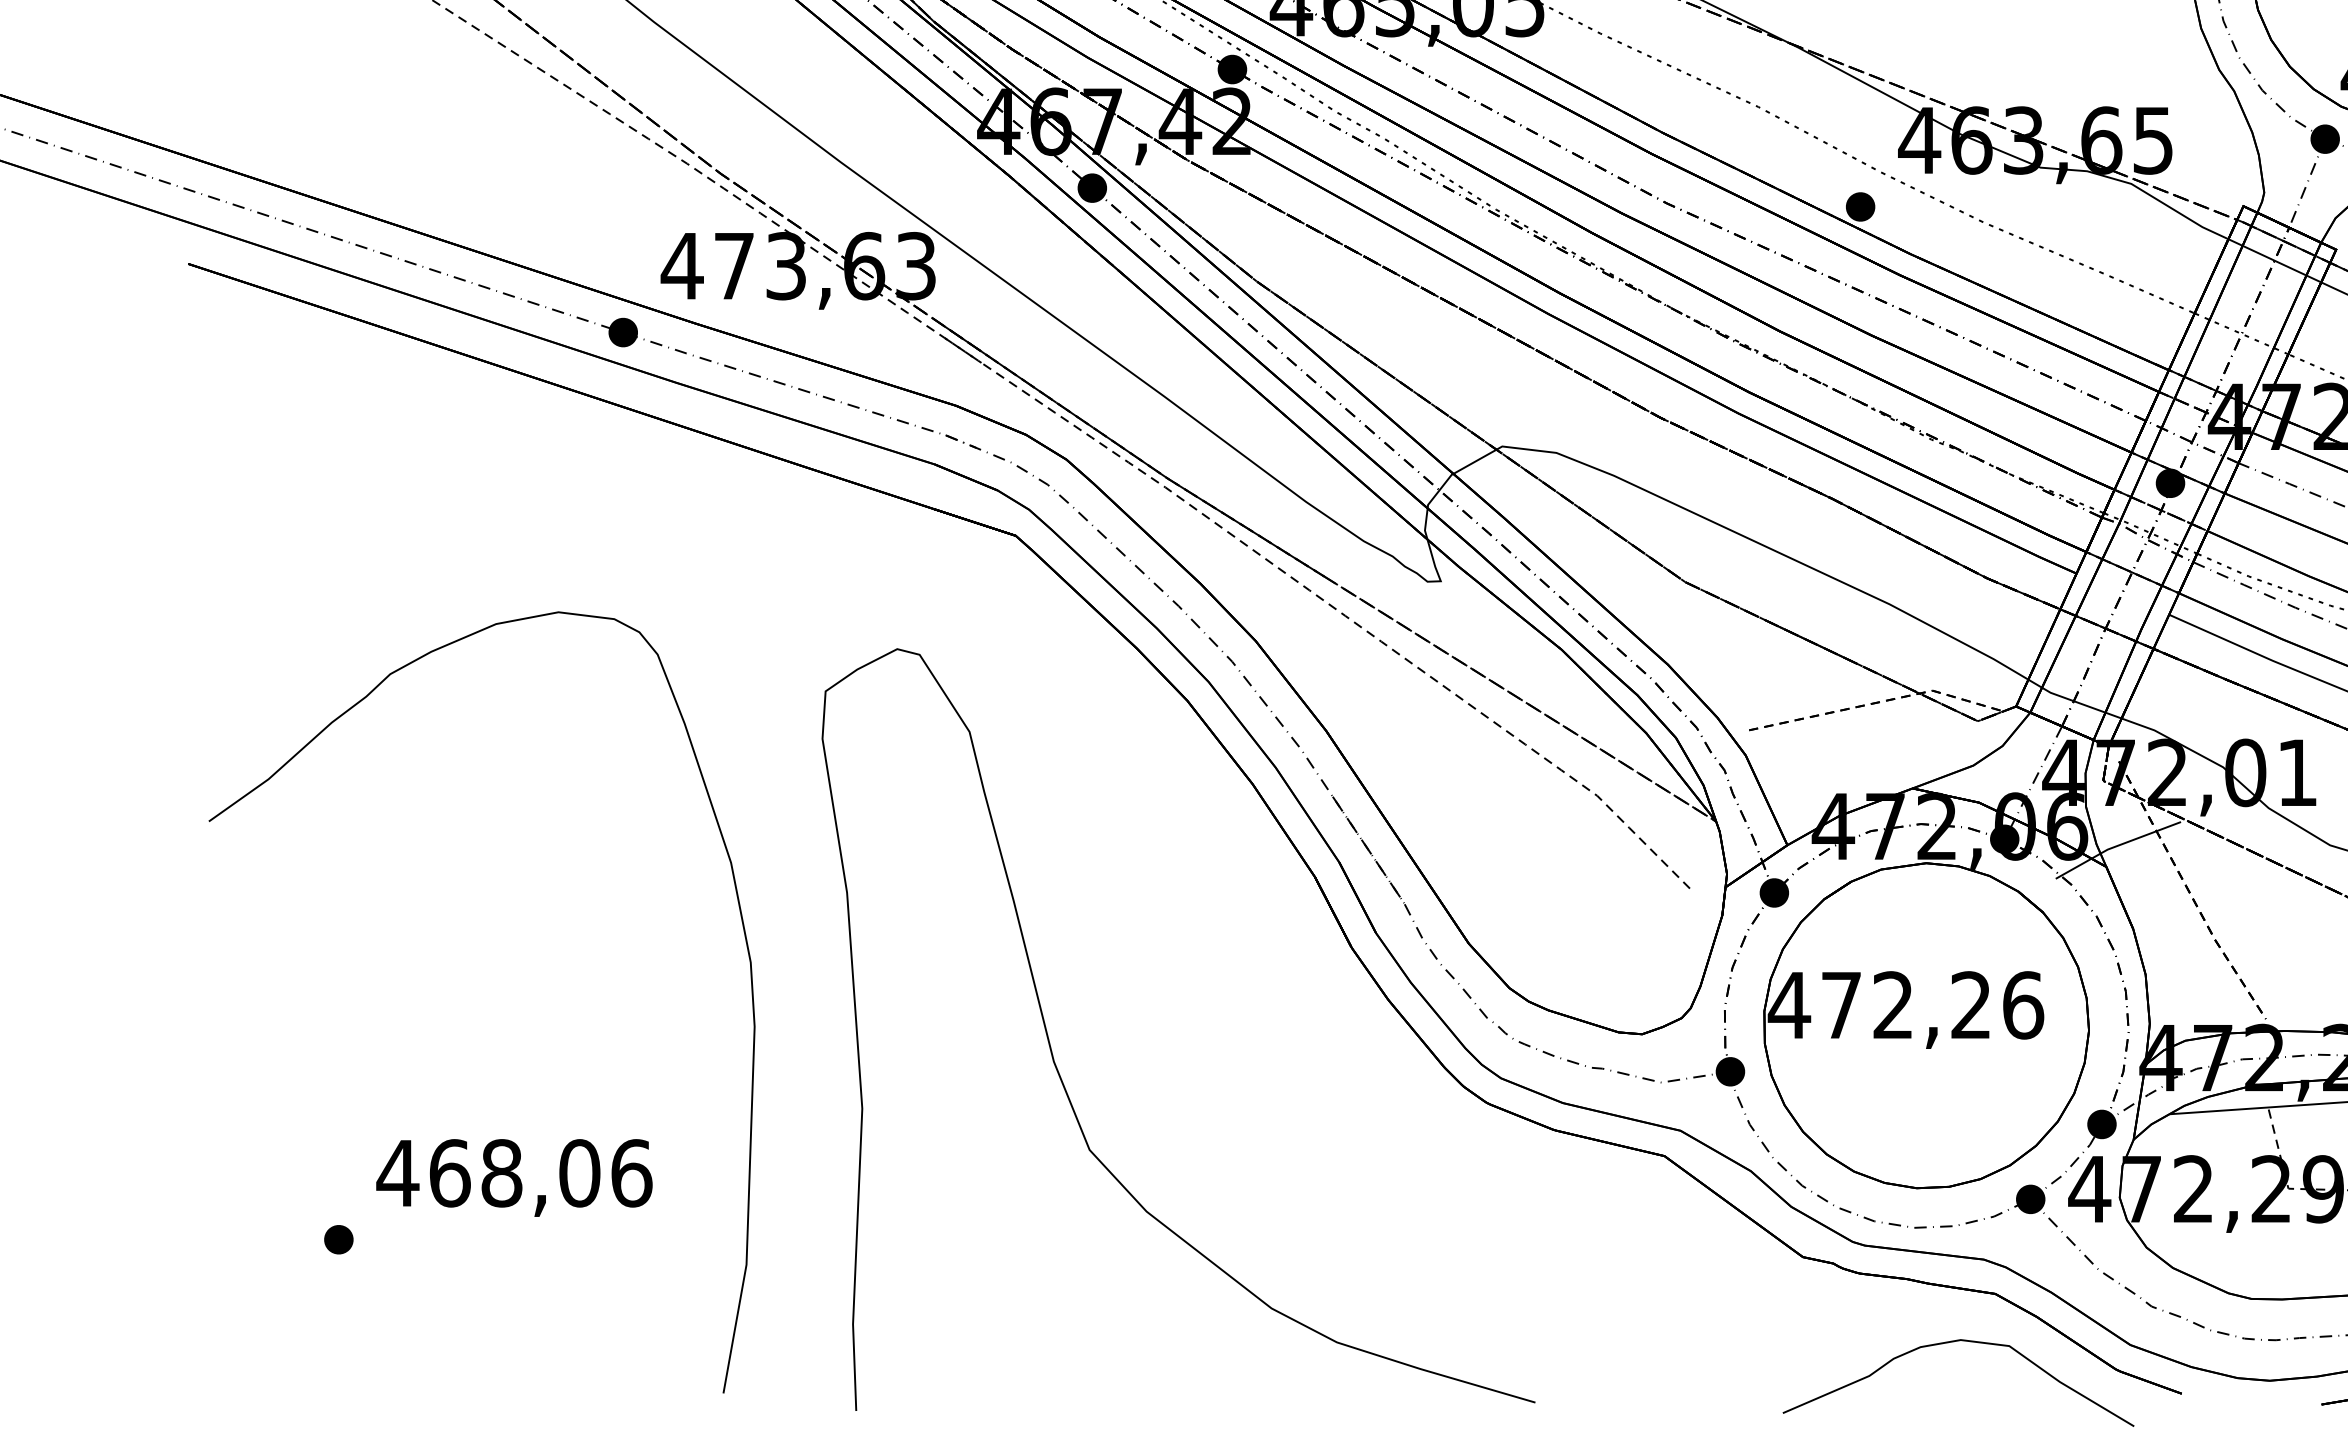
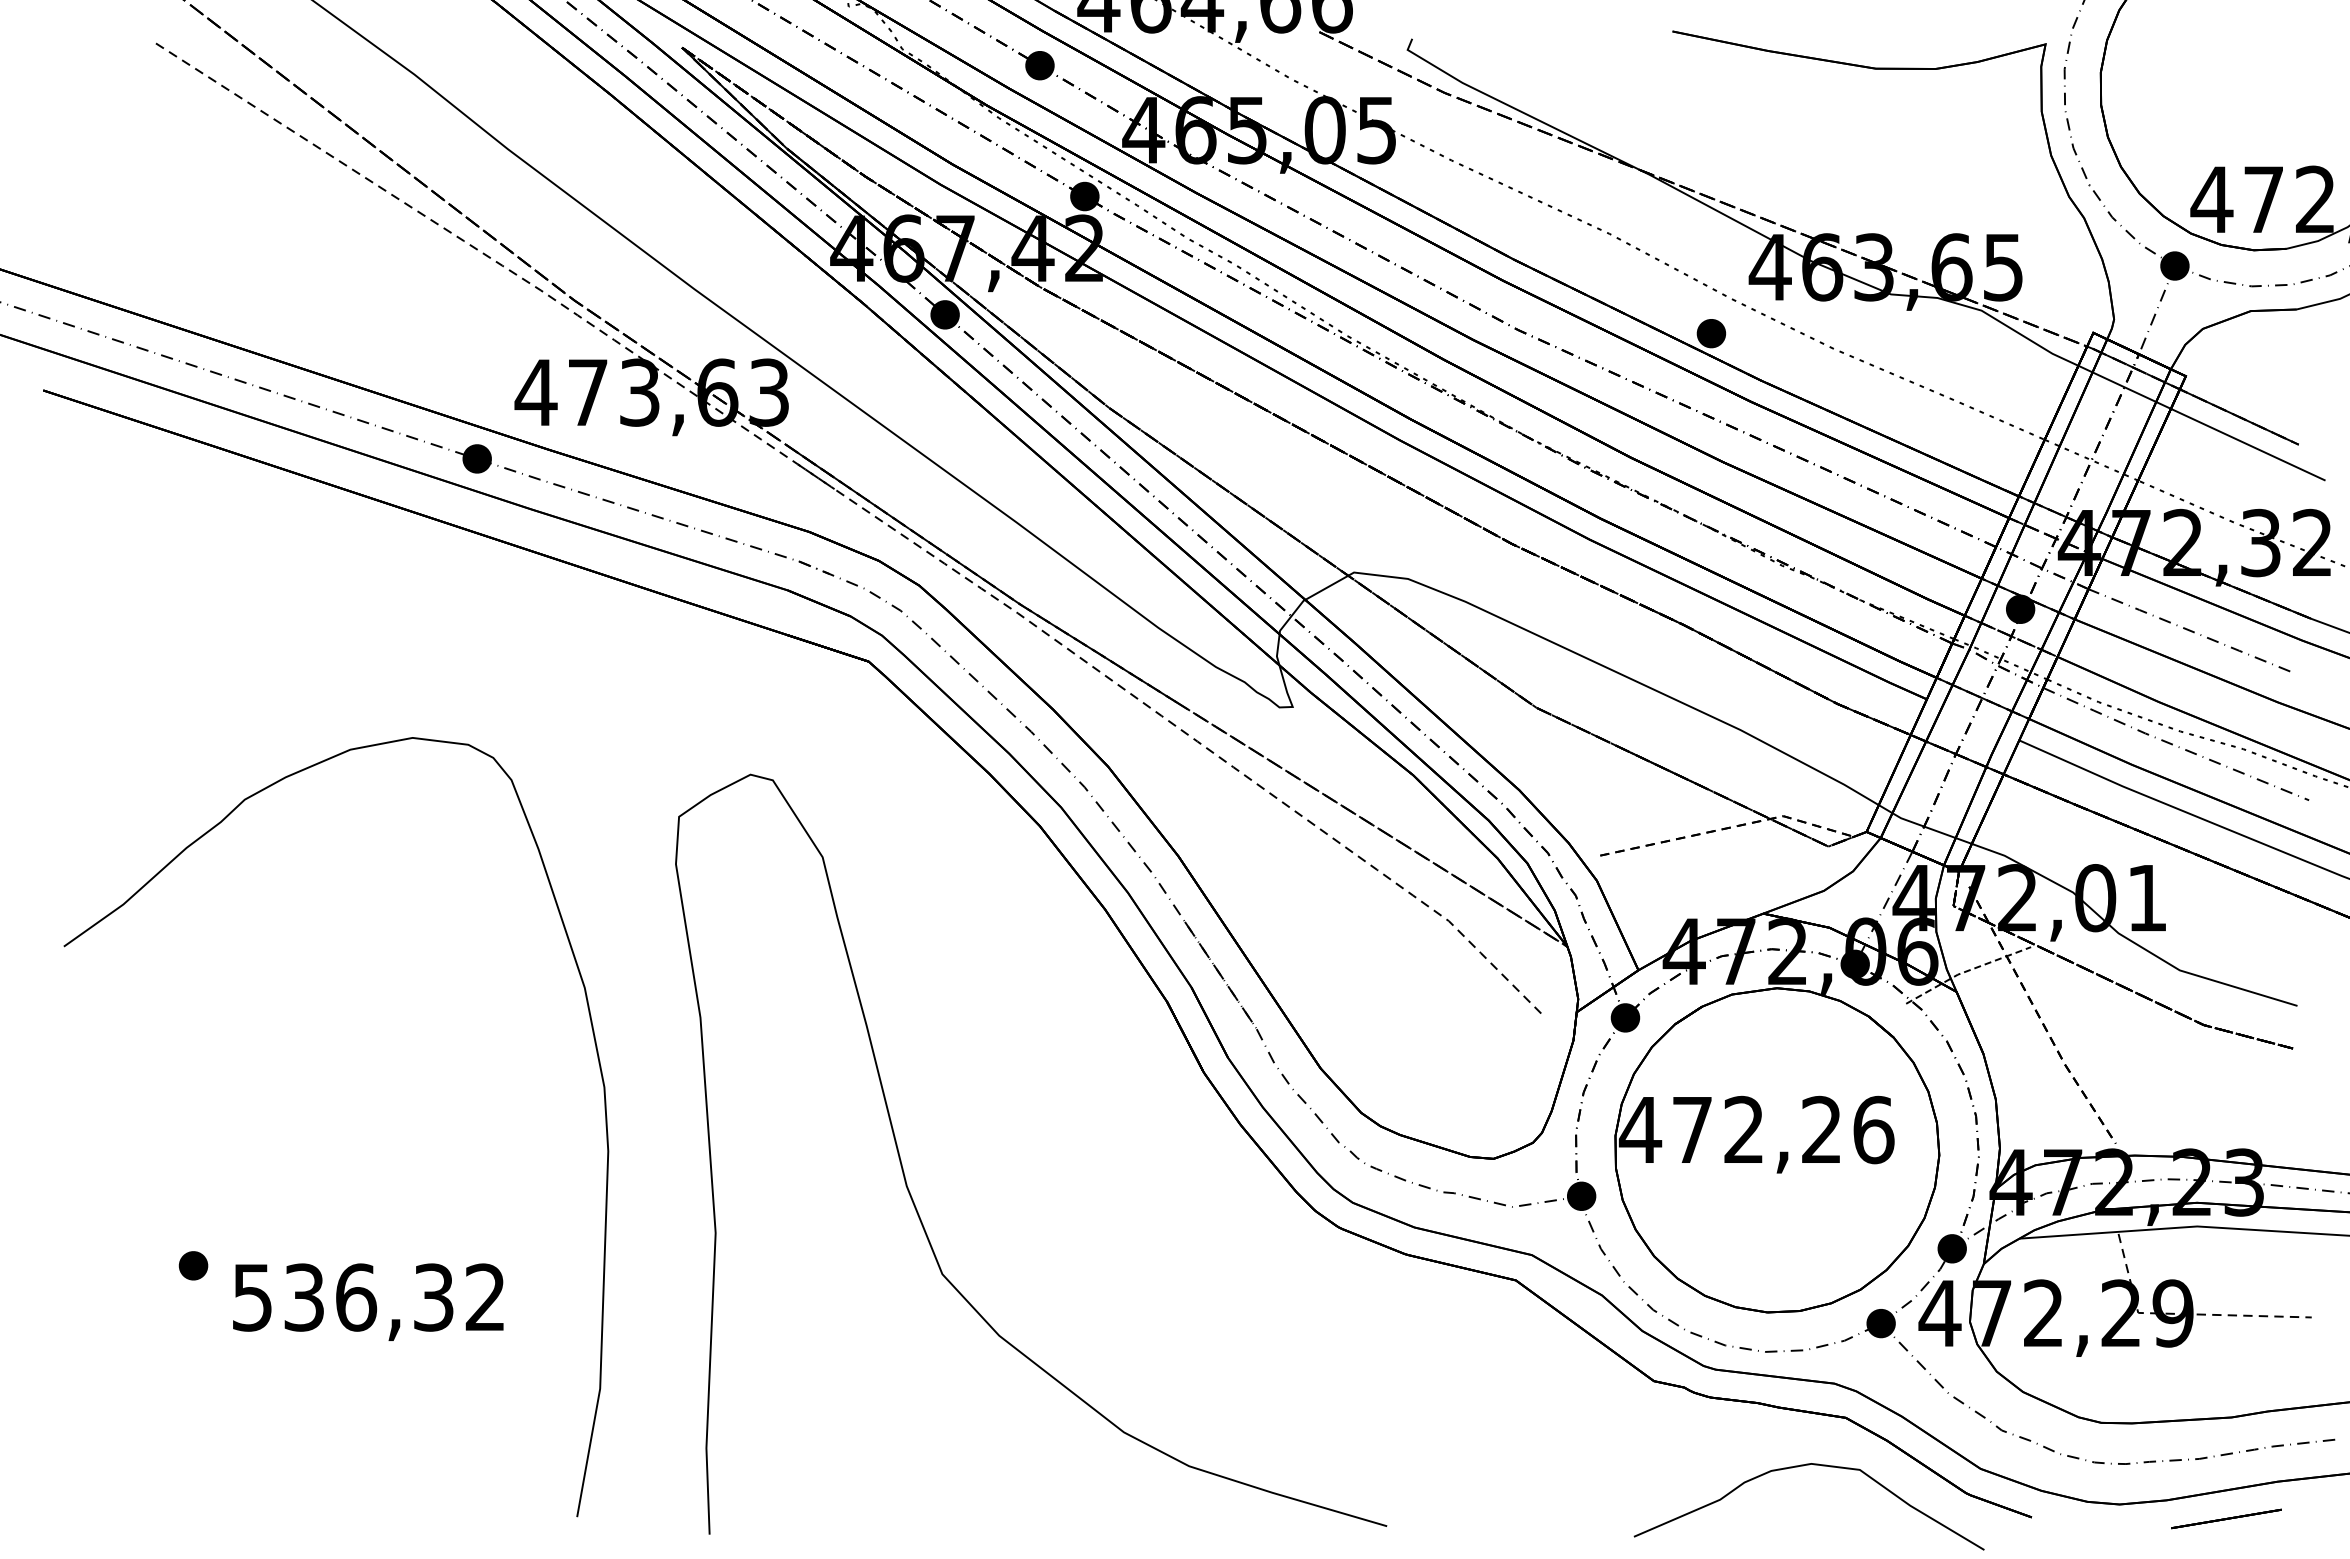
line: (2116, 846) -> (1966, 971), solid -> dashed
text: (514, 1173) -> (368, 1297), 468,06 -> 536,32
part: (338, 1239) -> (193, 1265), moved

